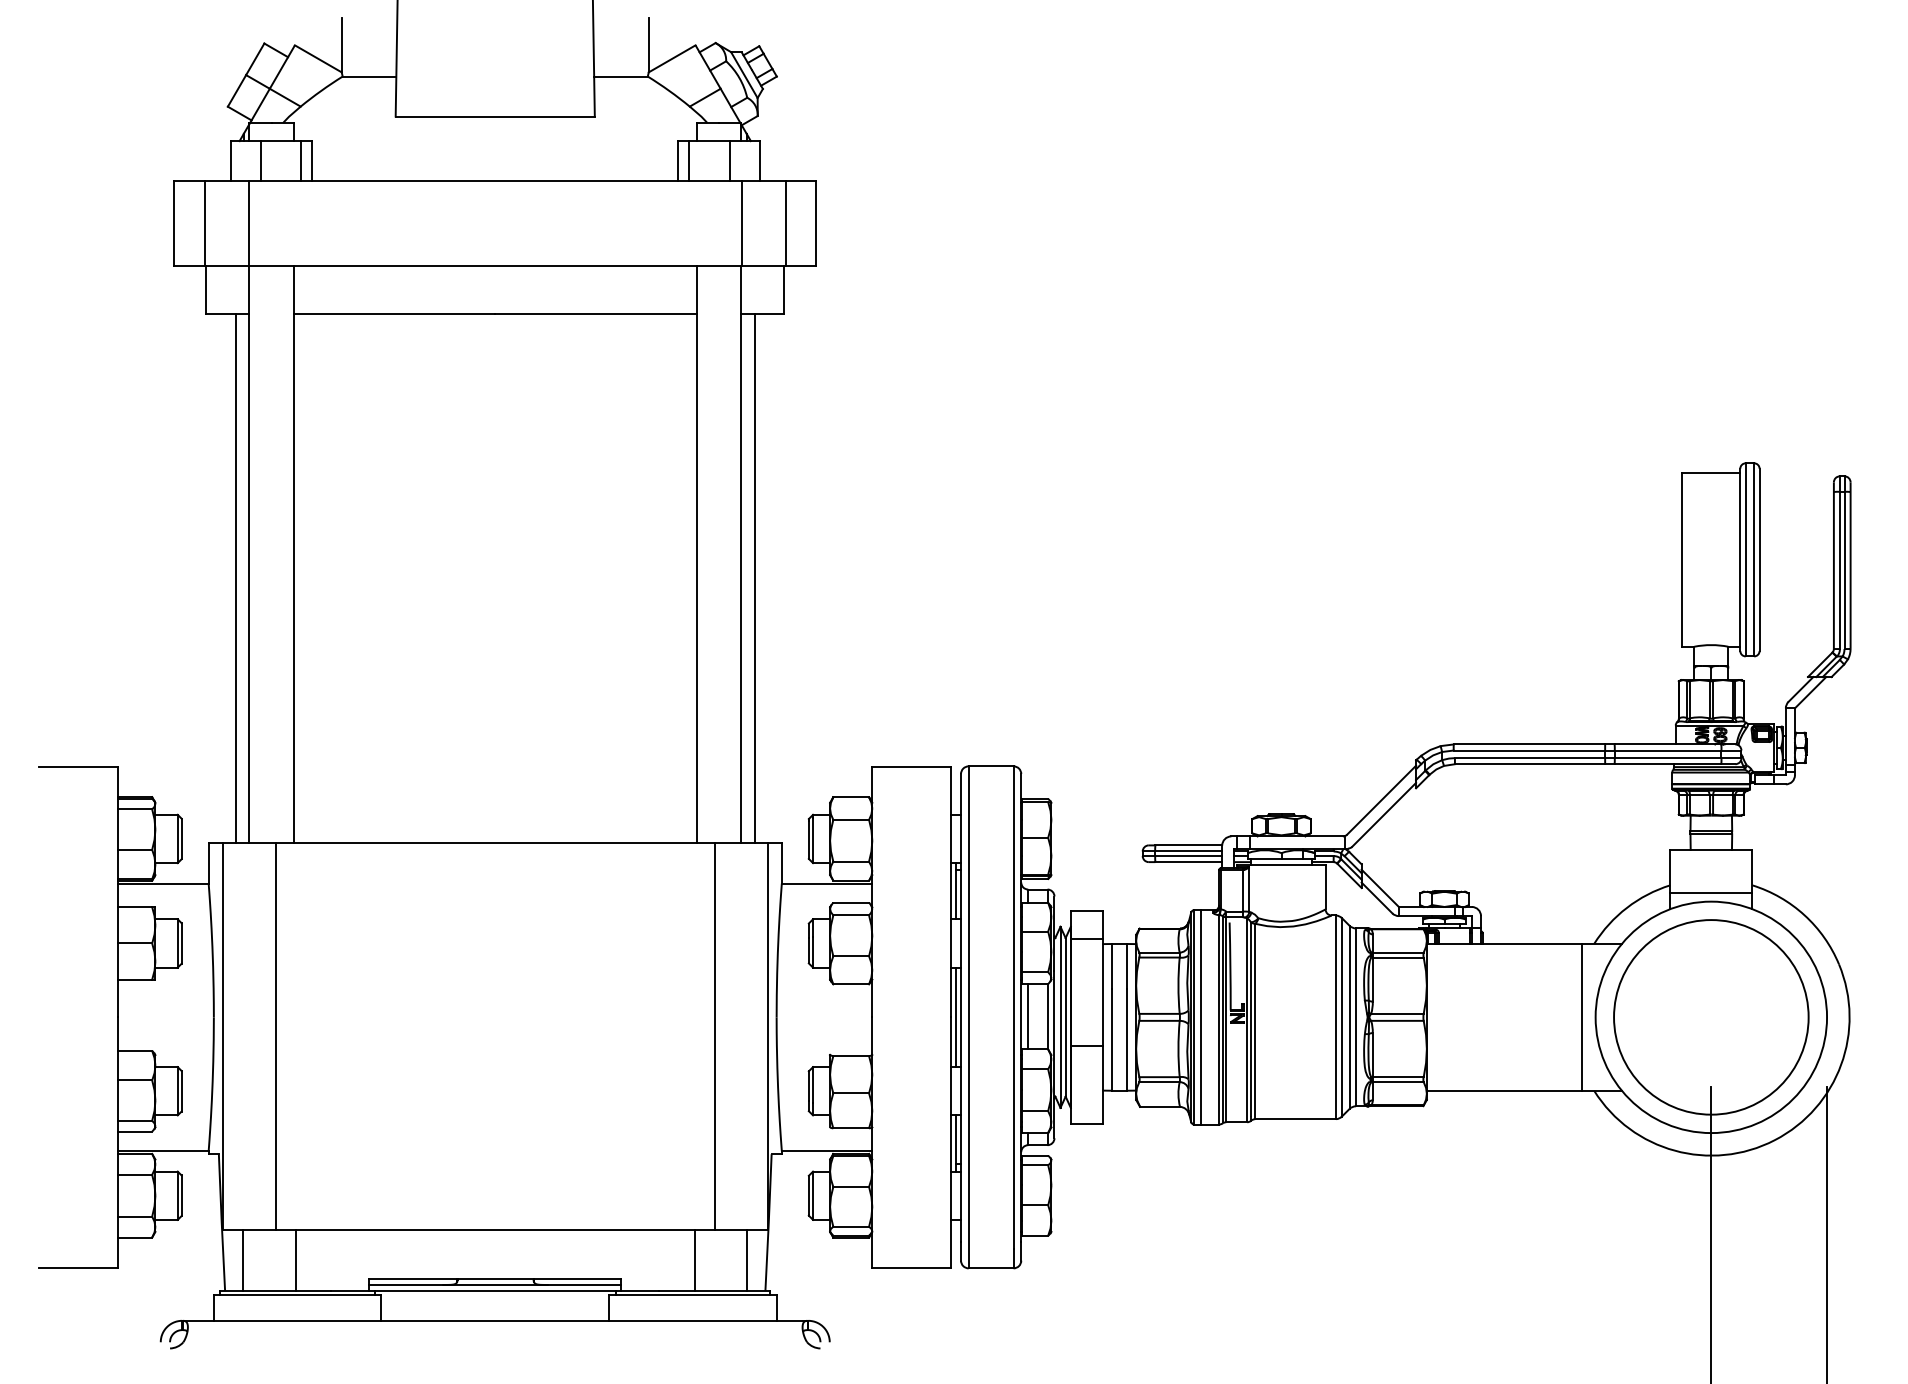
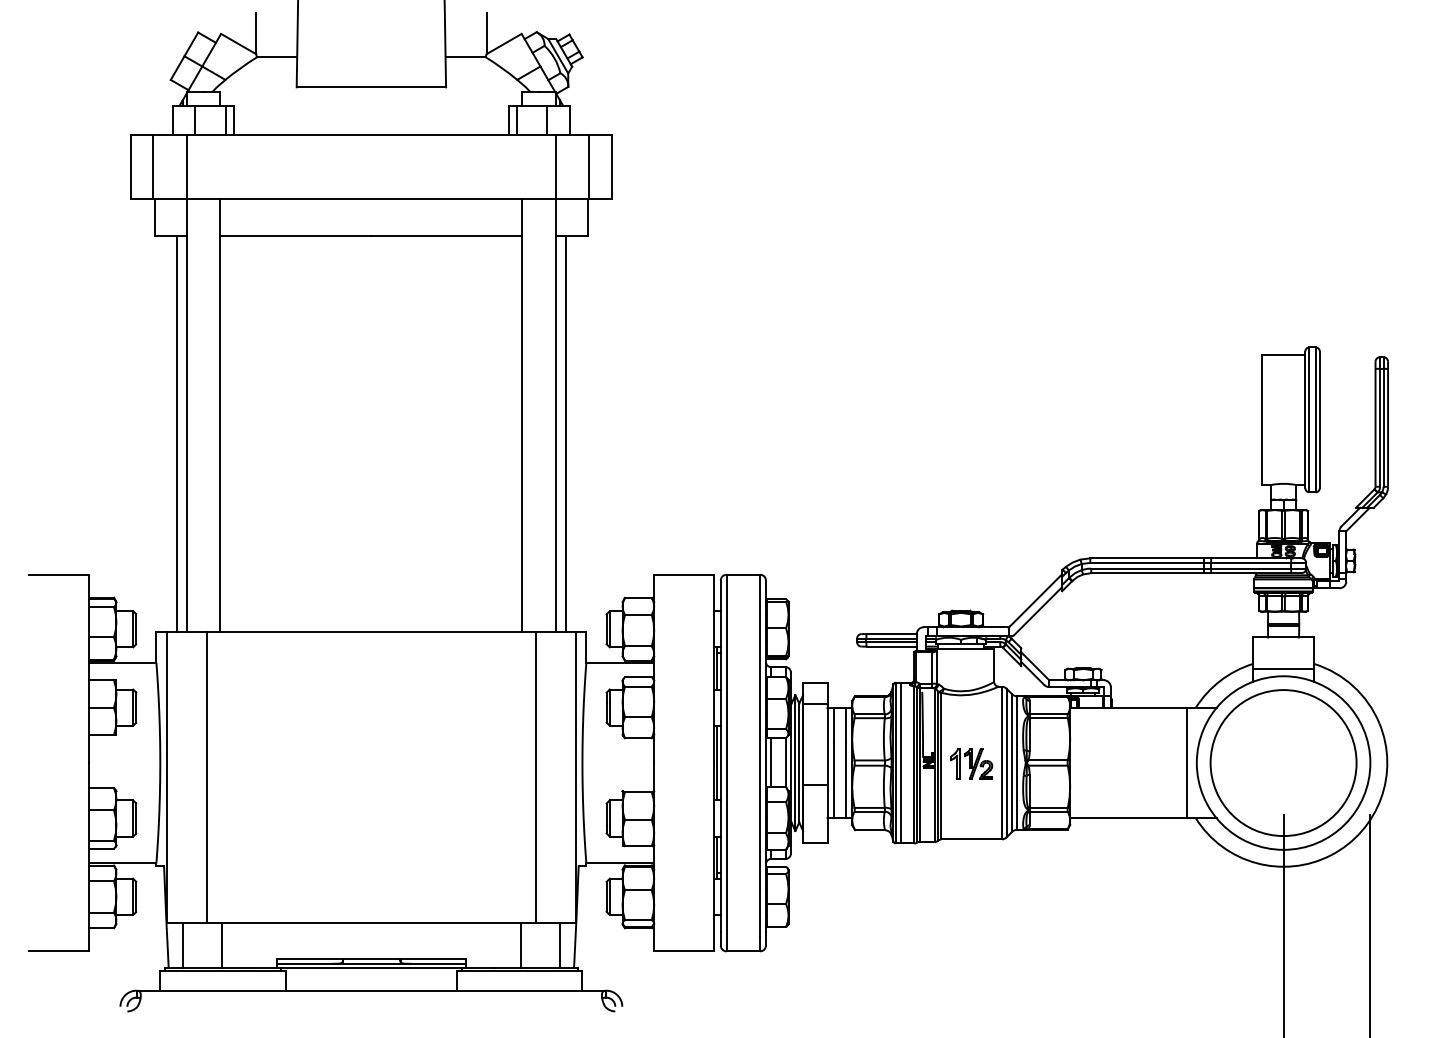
part: (1295, 1017) -> (971, 763), added

